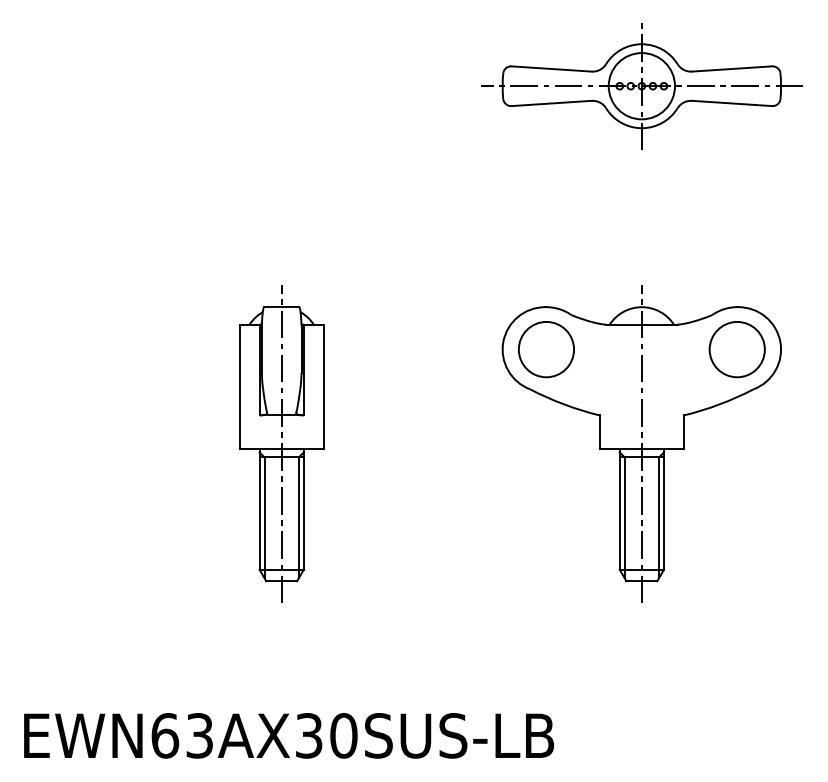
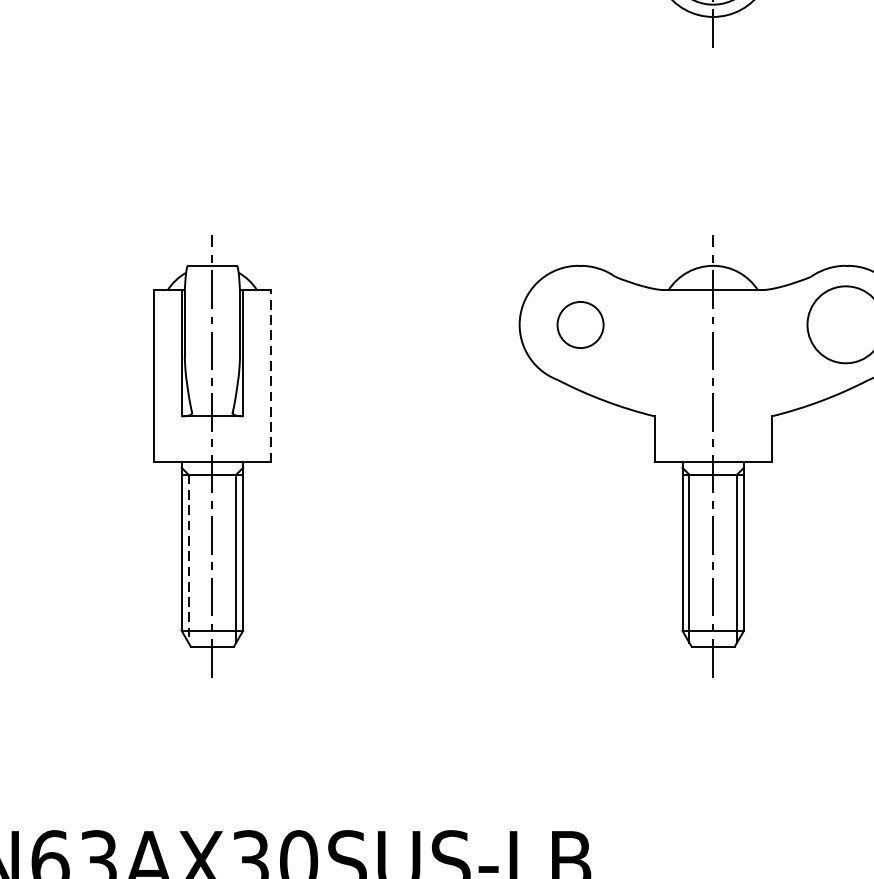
part: (546, 349) -> (580, 324), size x0.6
line: (323, 386) -> (270, 376), solid -> dashed
line: (264, 518) -> (188, 559), solid -> dashed

